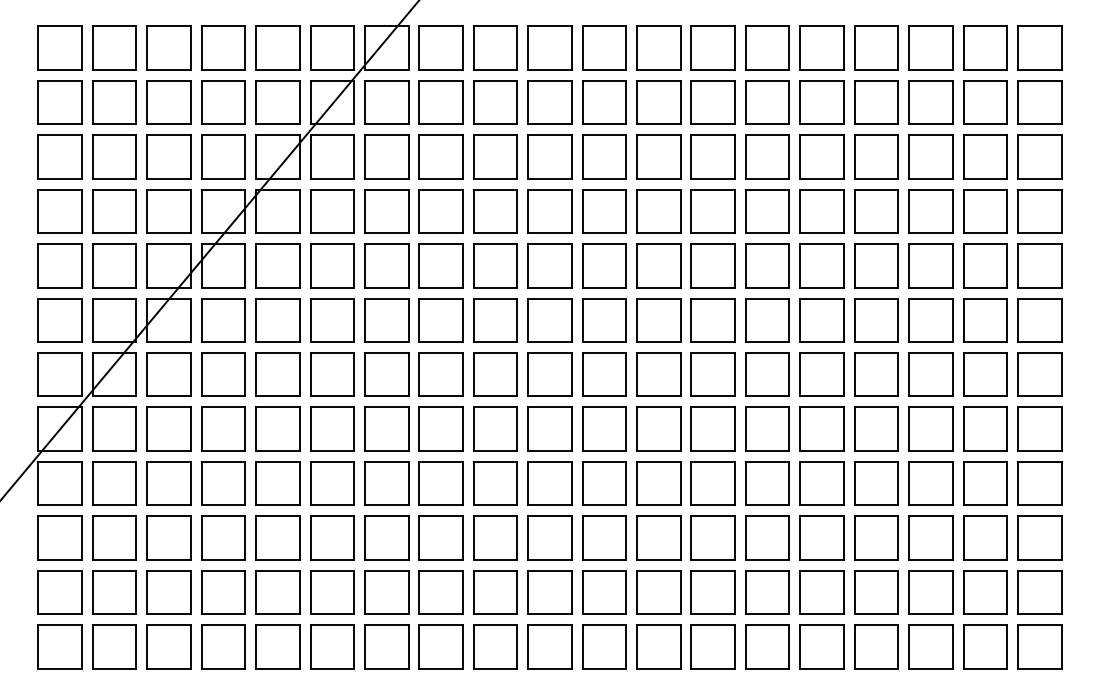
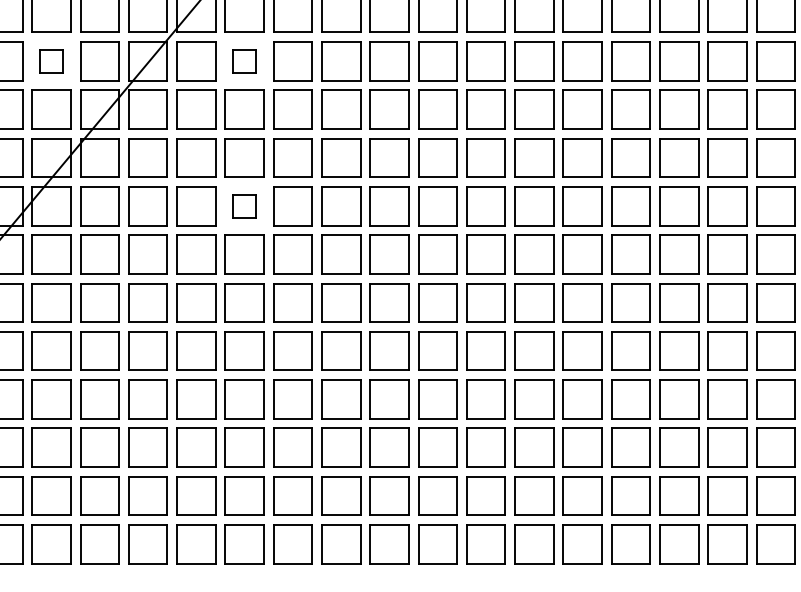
part: (223, 102) -> (51, 61), size x0.6
part: (440, 102) -> (244, 61), size x0.6
part: (440, 265) -> (244, 205), size x0.6

